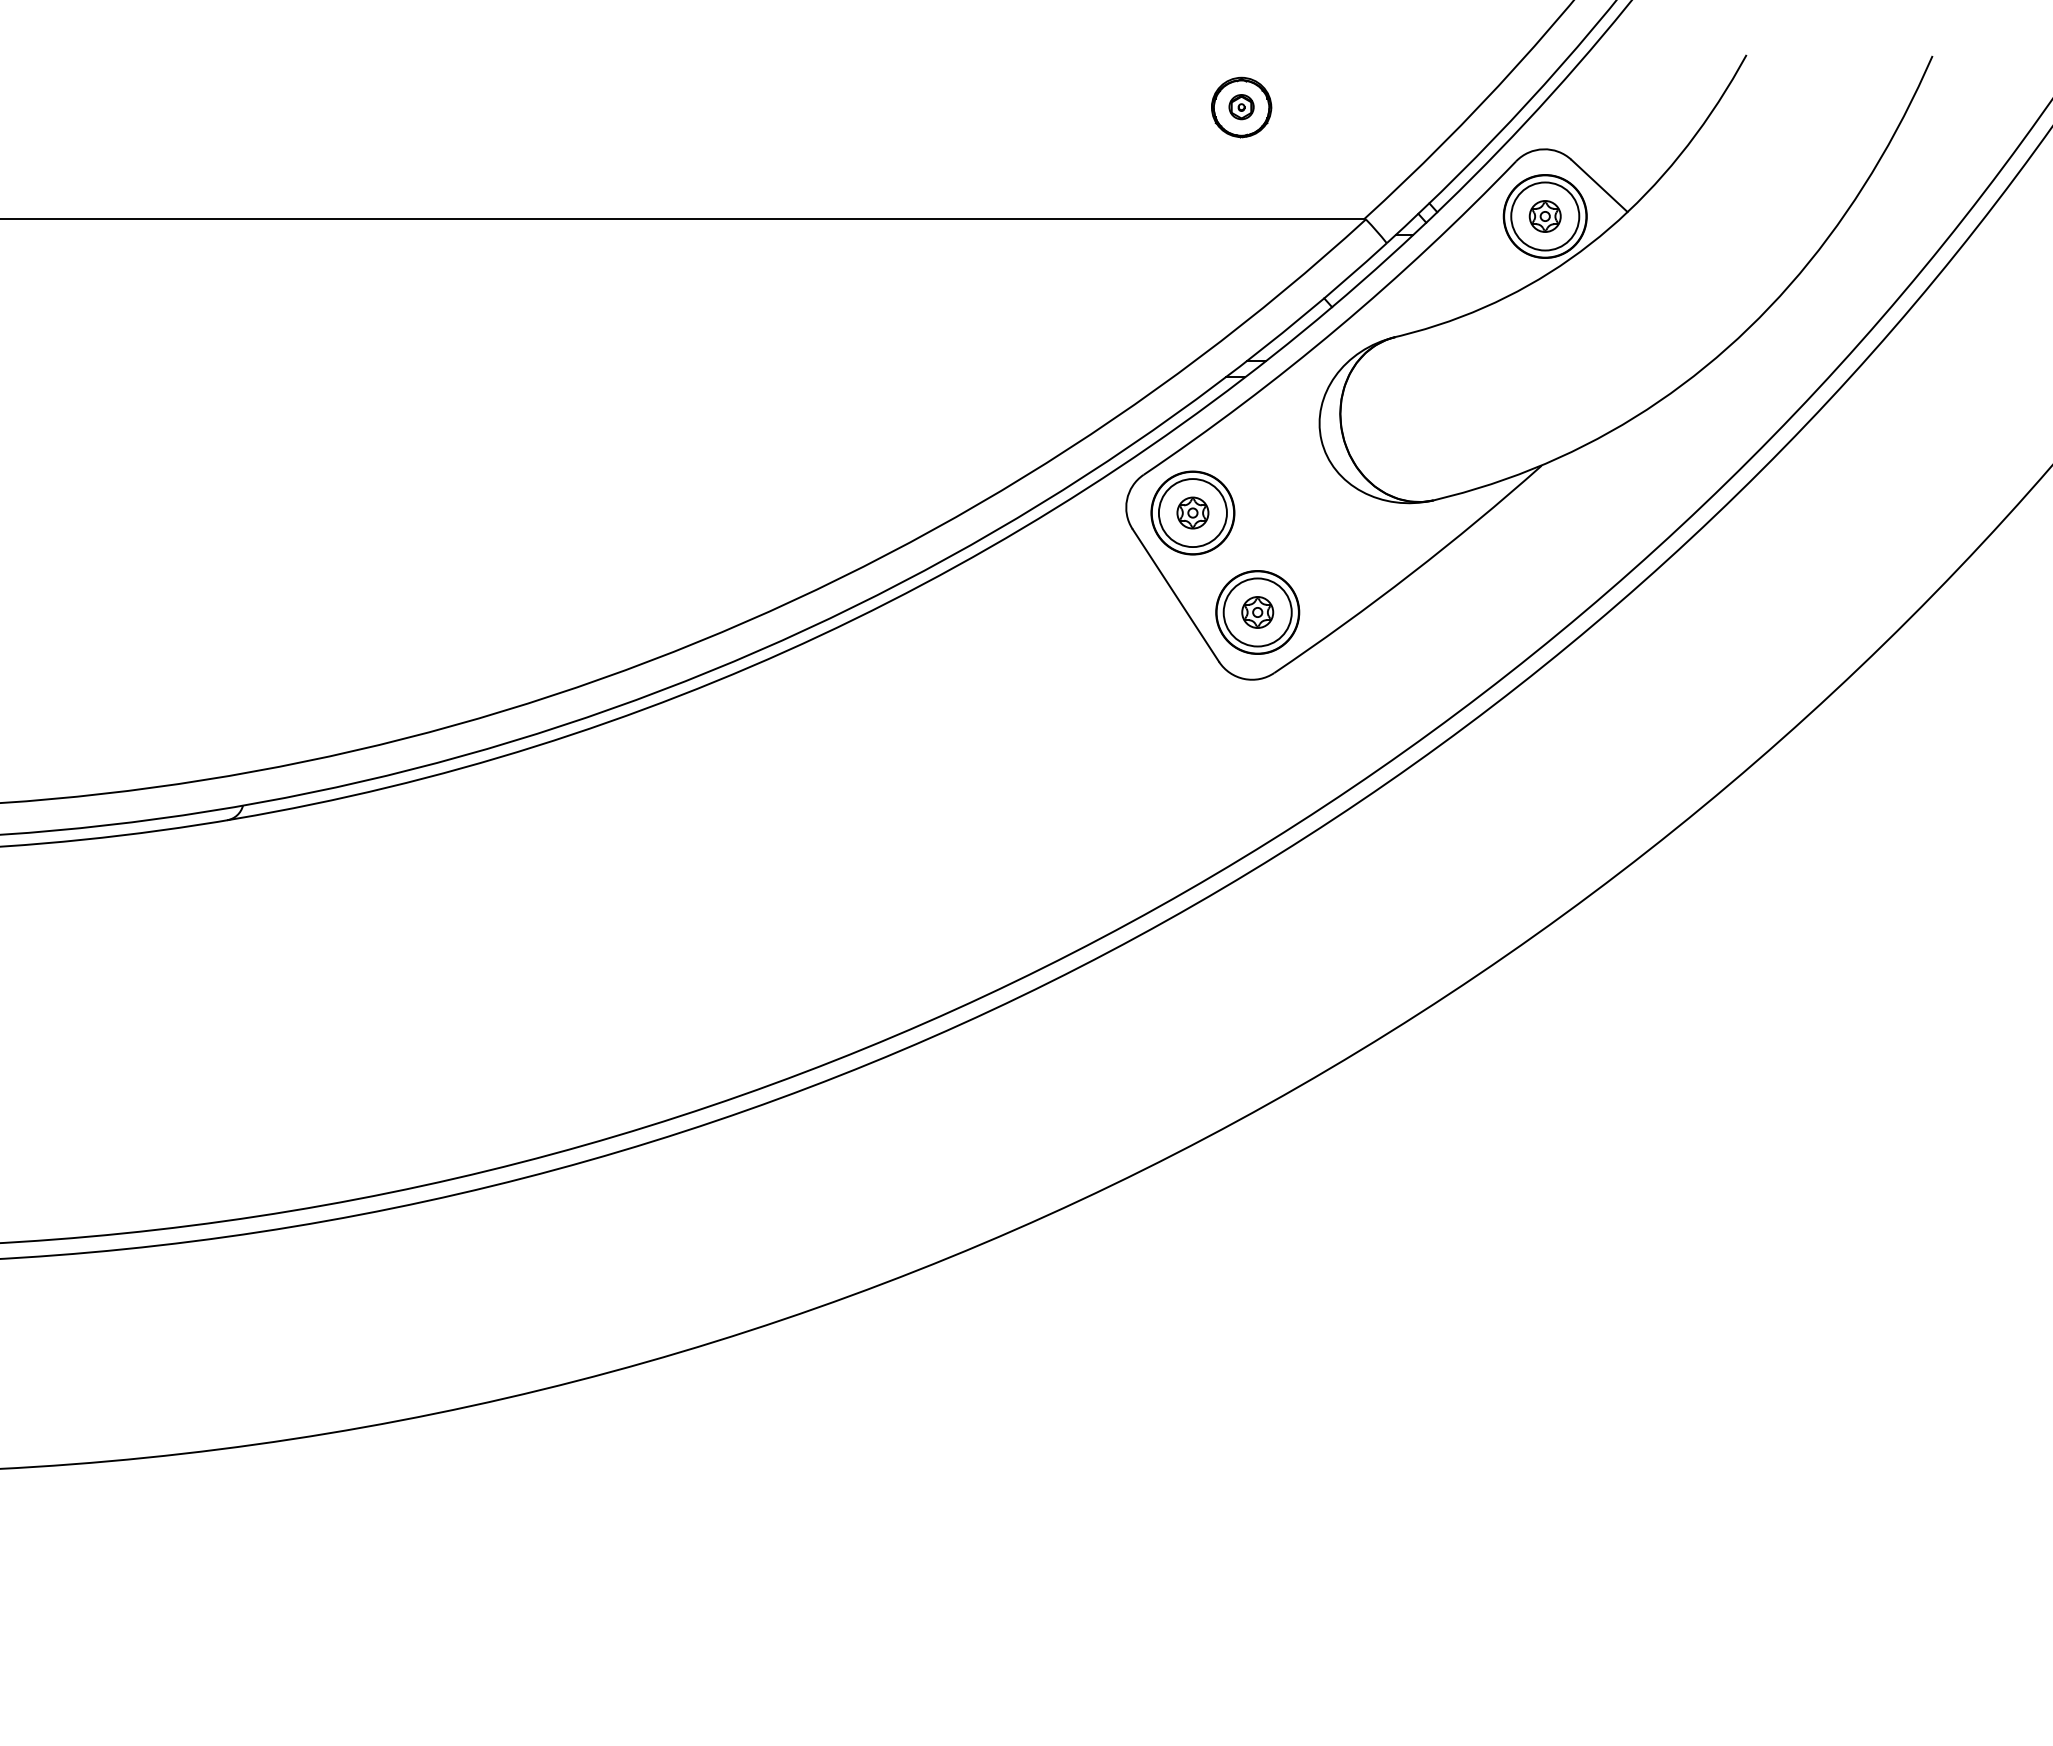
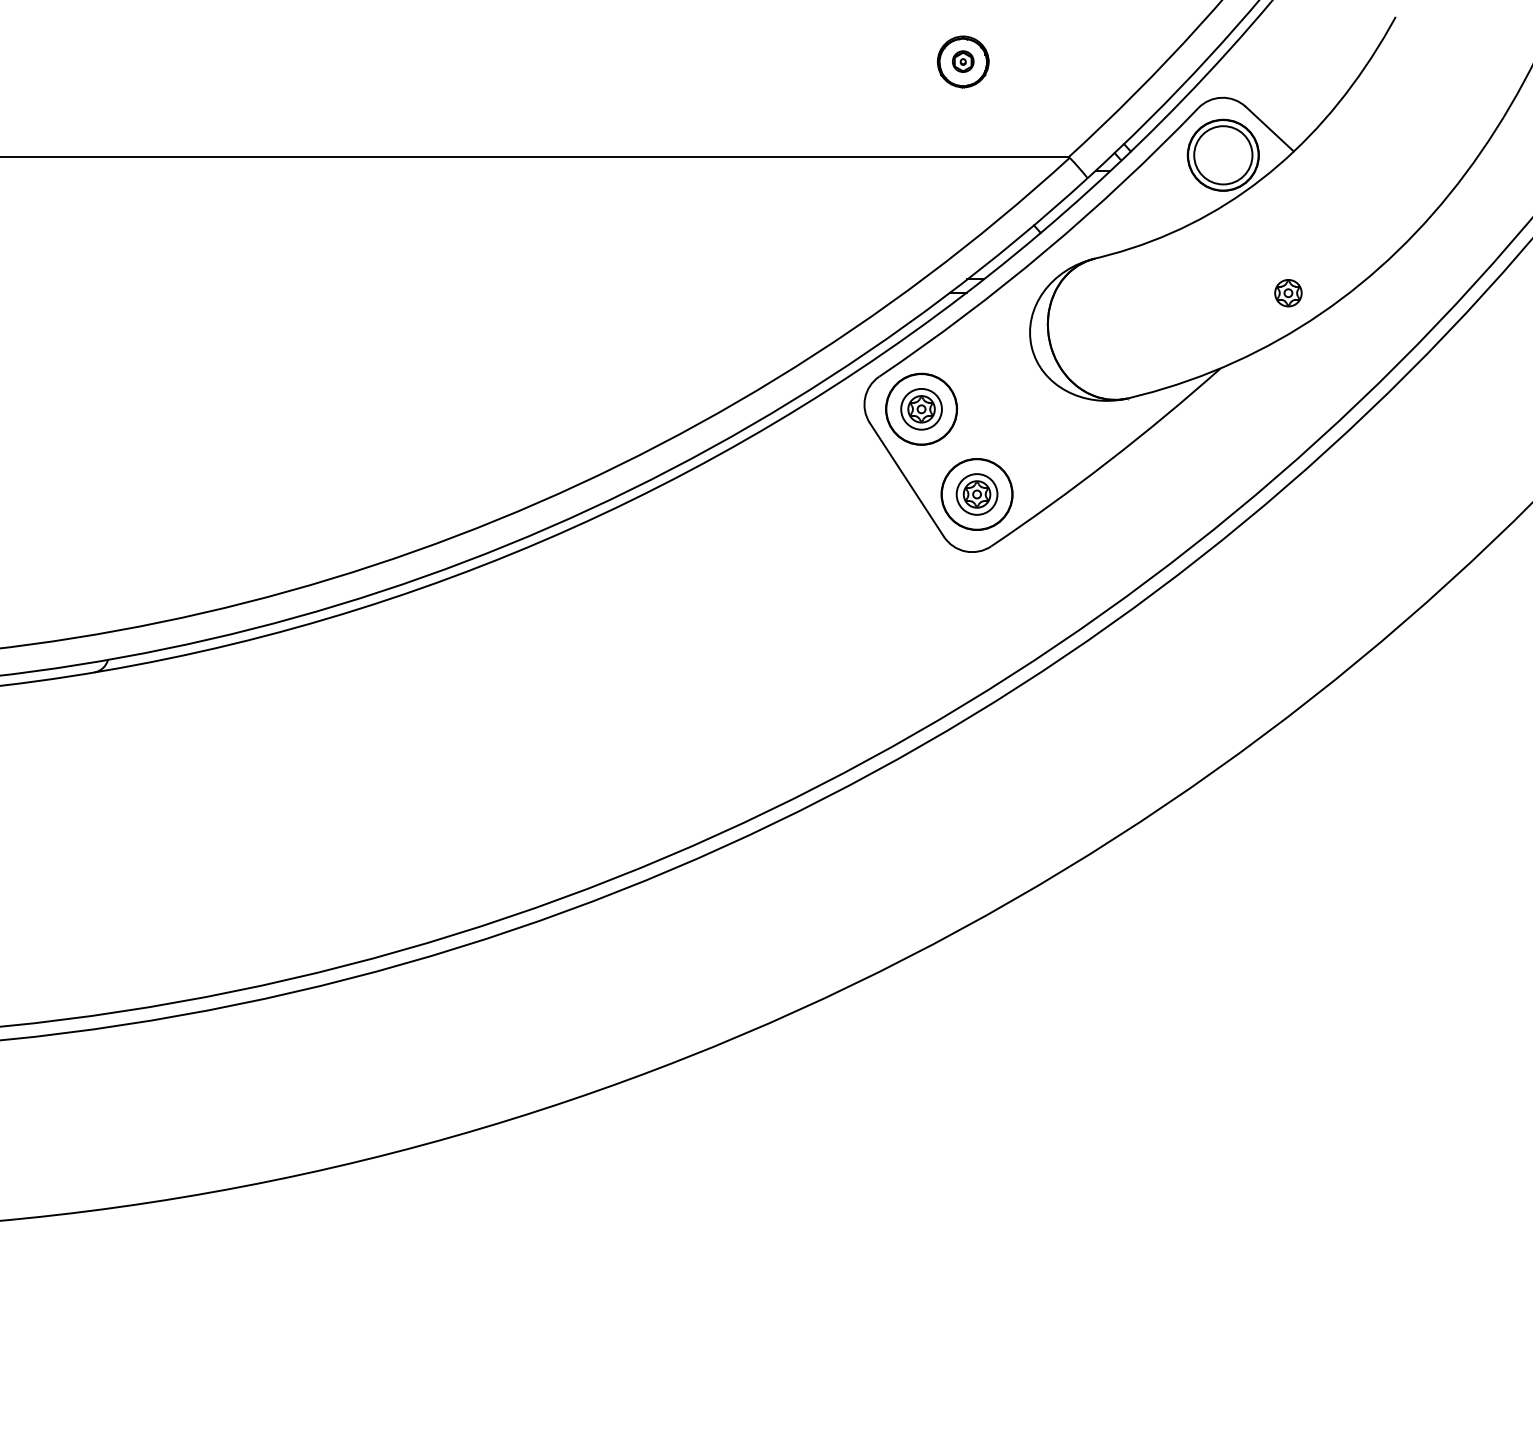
part: (1544, 216) -> (1287, 293), moved
circle: (1192, 513) -> (921, 409), size x0.7
circle: (1257, 612) -> (976, 494), size x0.7

